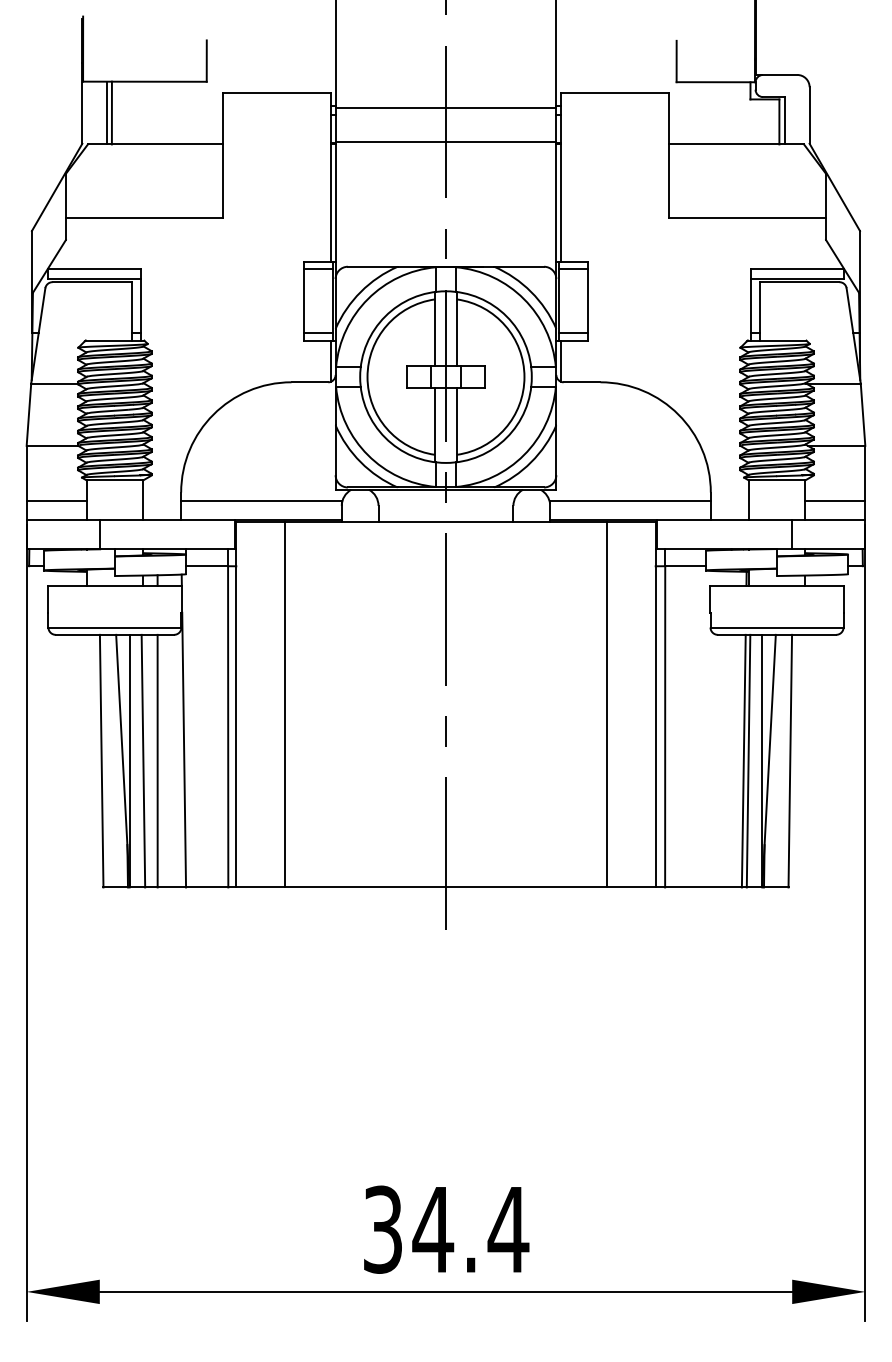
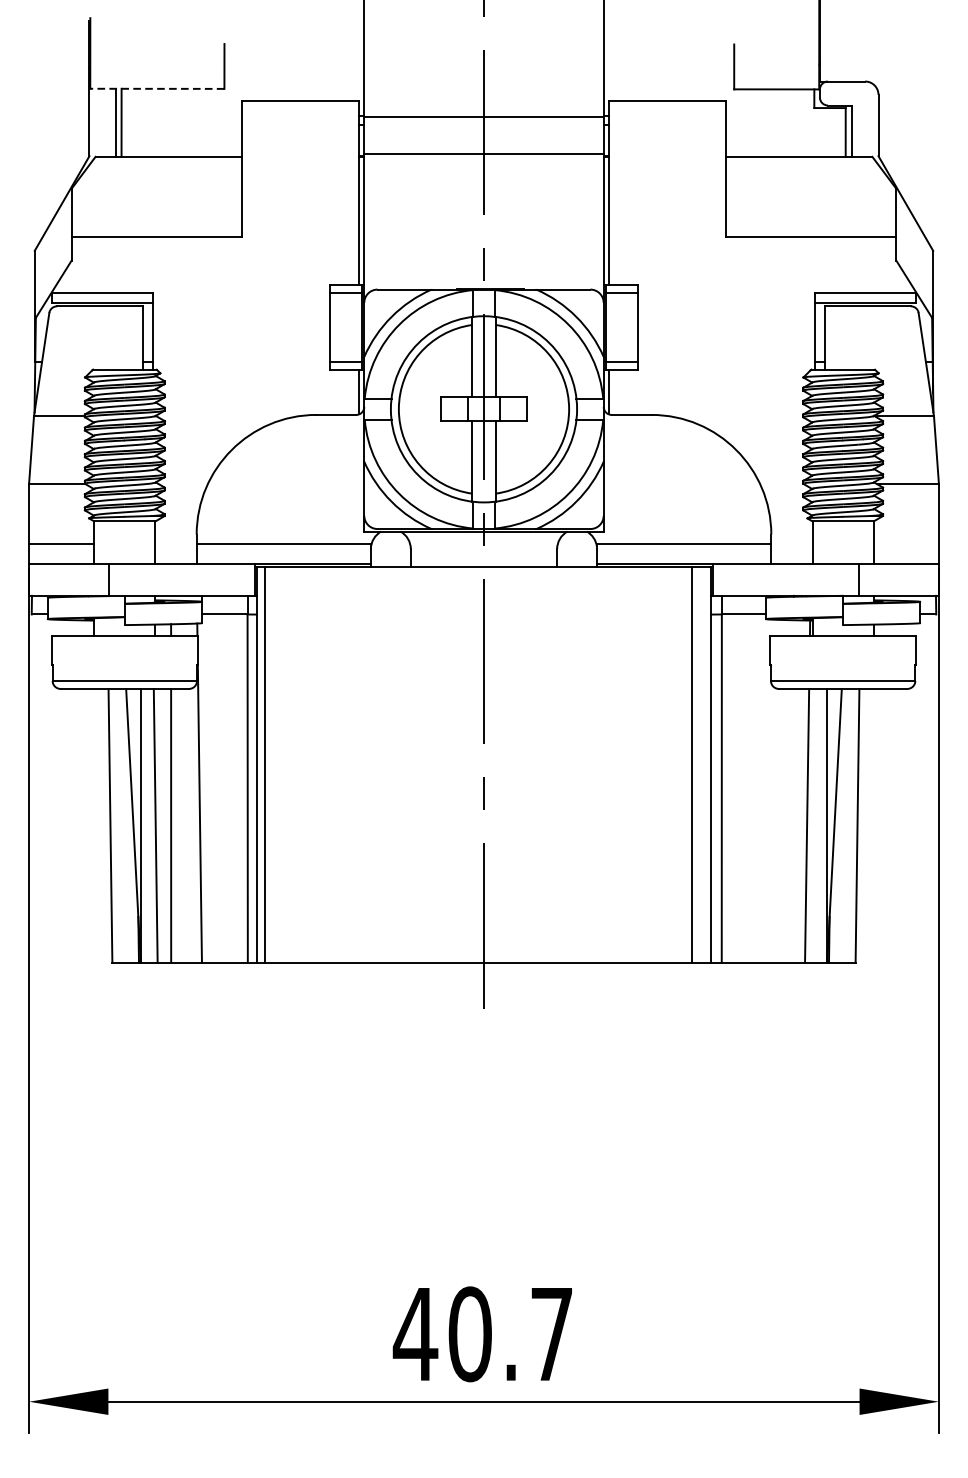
line: (144, 81) -> (156, 88), solid -> dashed
line: (835, 501) -> (906, 544), removed
line: (285, 704) -> (265, 764), moved
line: (606, 704) -> (691, 764), moved
line: (748, 760) -> (812, 825), removed
text: (445, 1229) -> (483, 1334), 34.4 -> 40.7

